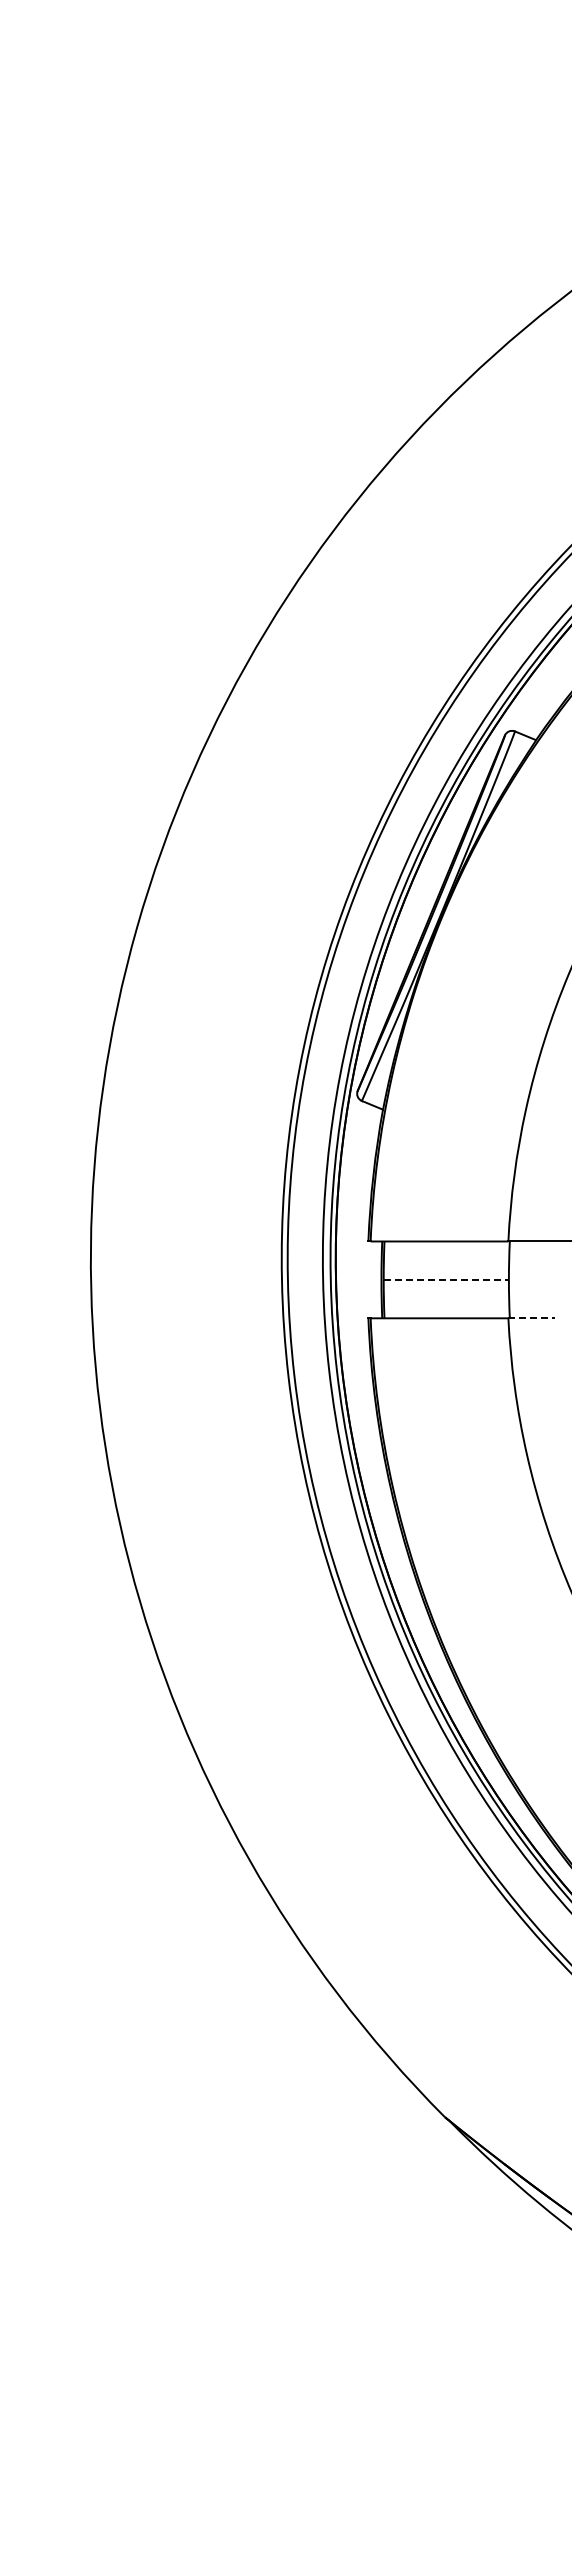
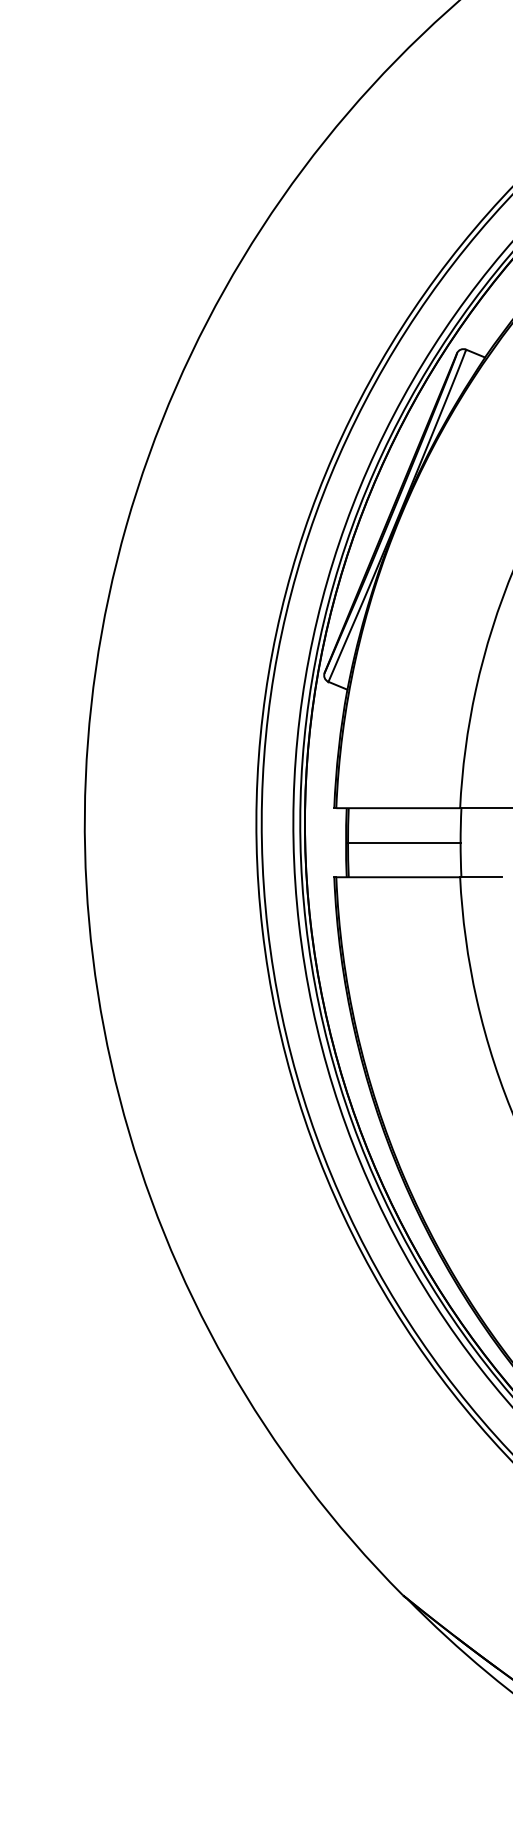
line: (446, 1279) -> (404, 842), dashed -> solid
line: (532, 1318) -> (481, 877), dashed -> solid

